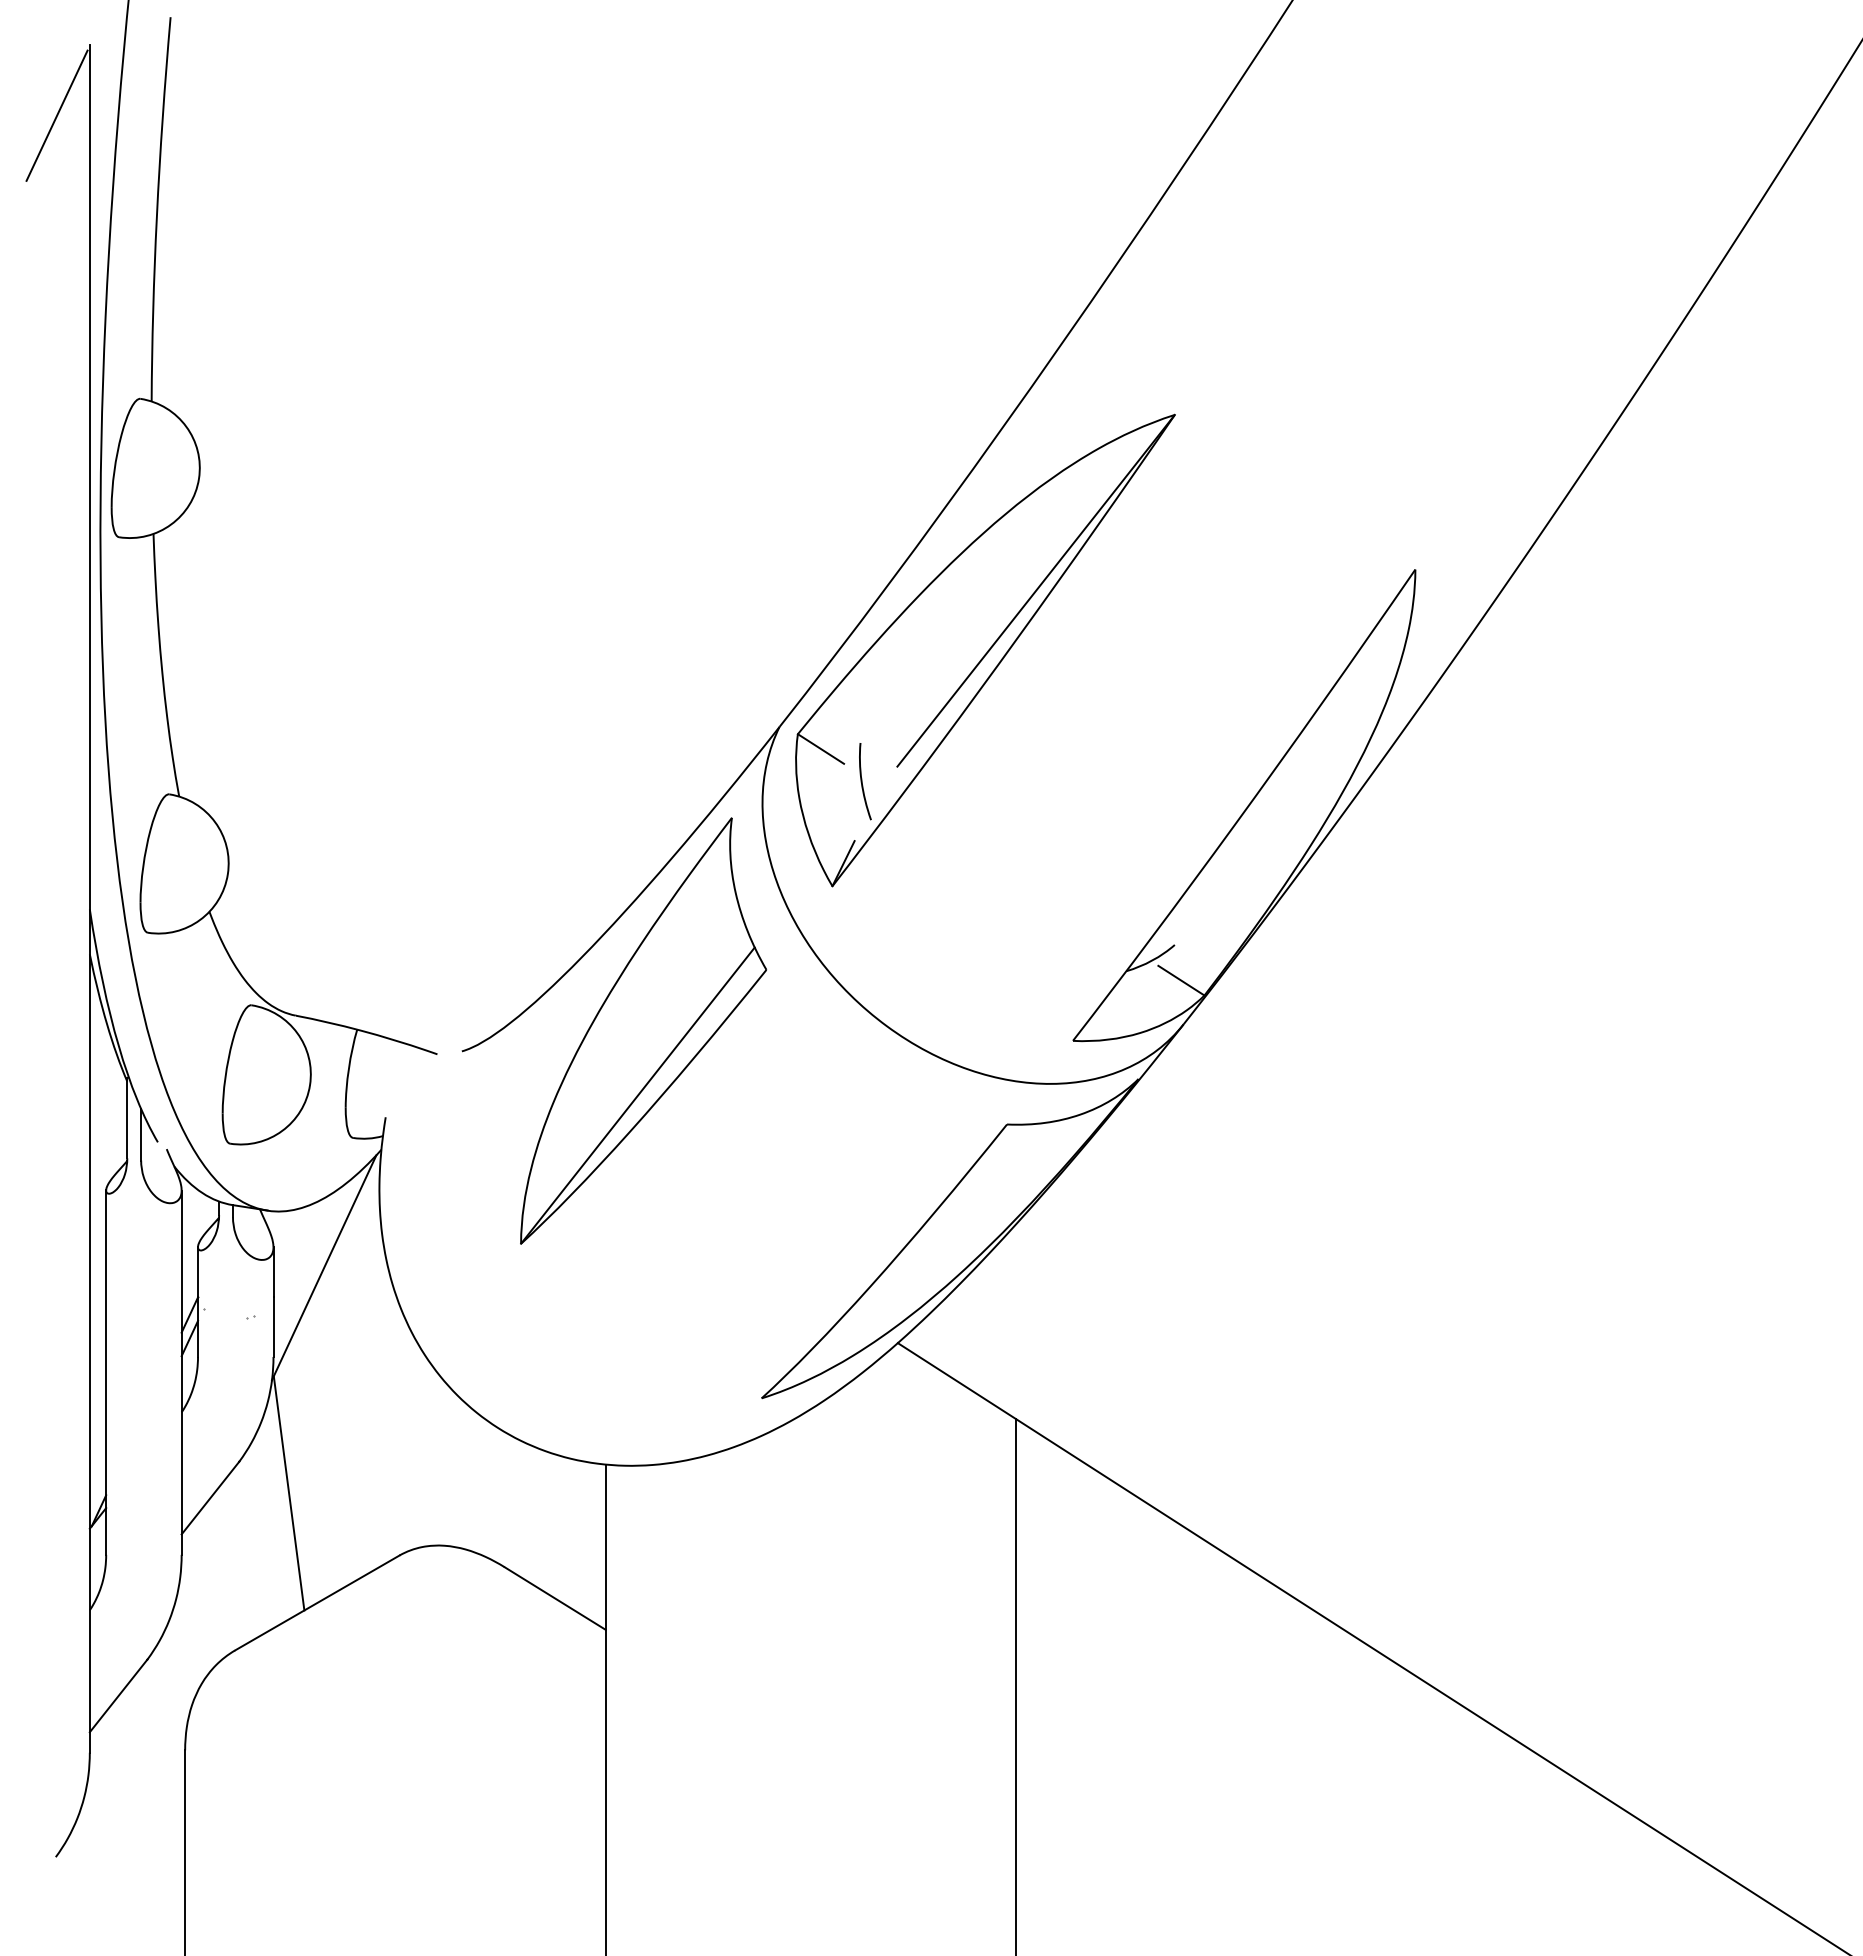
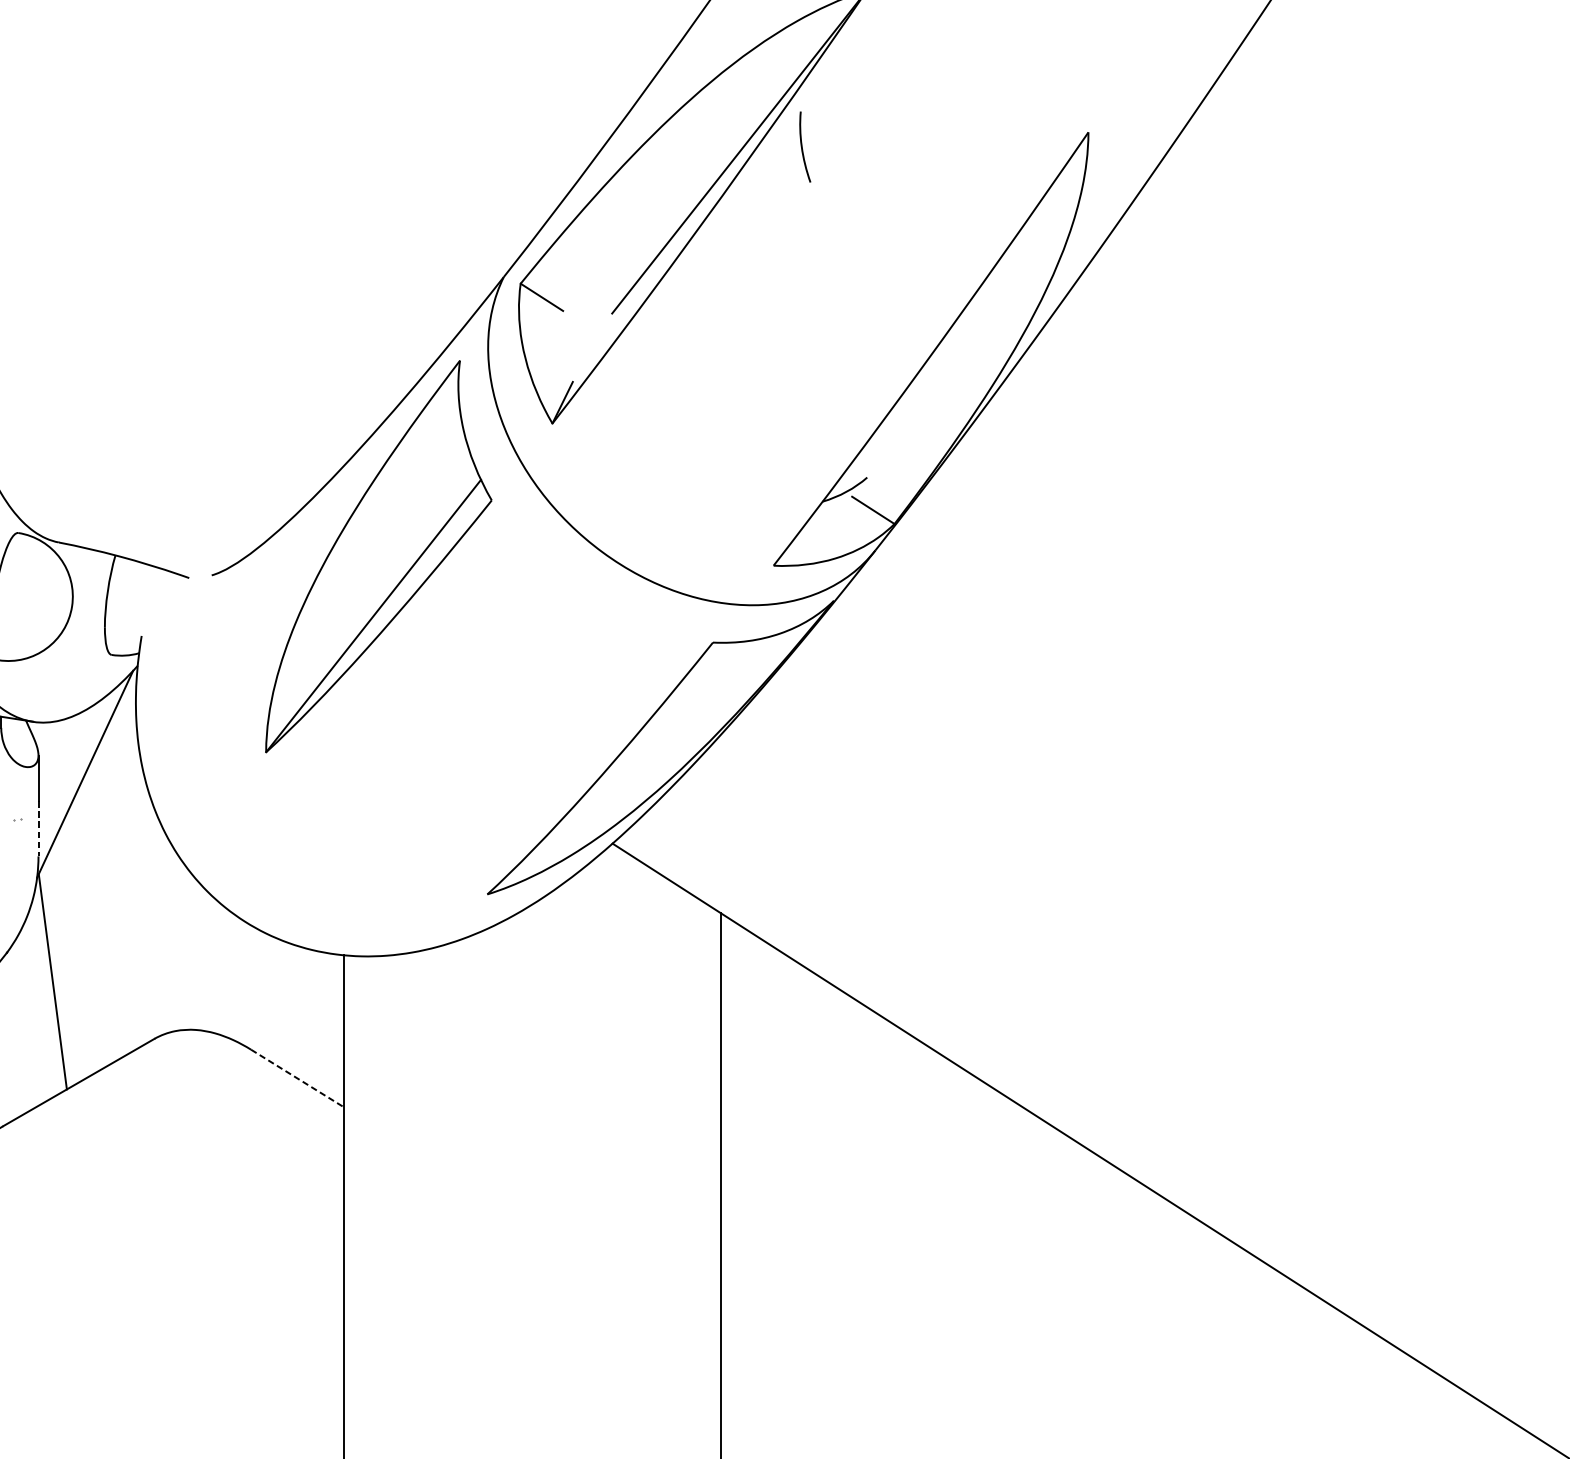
curve: (862, 781) -> (802, 146), moved
line: (273, 1327) -> (38, 829), solid -> dashed
line: (555, 1598) -> (297, 1078), solid -> dashed

